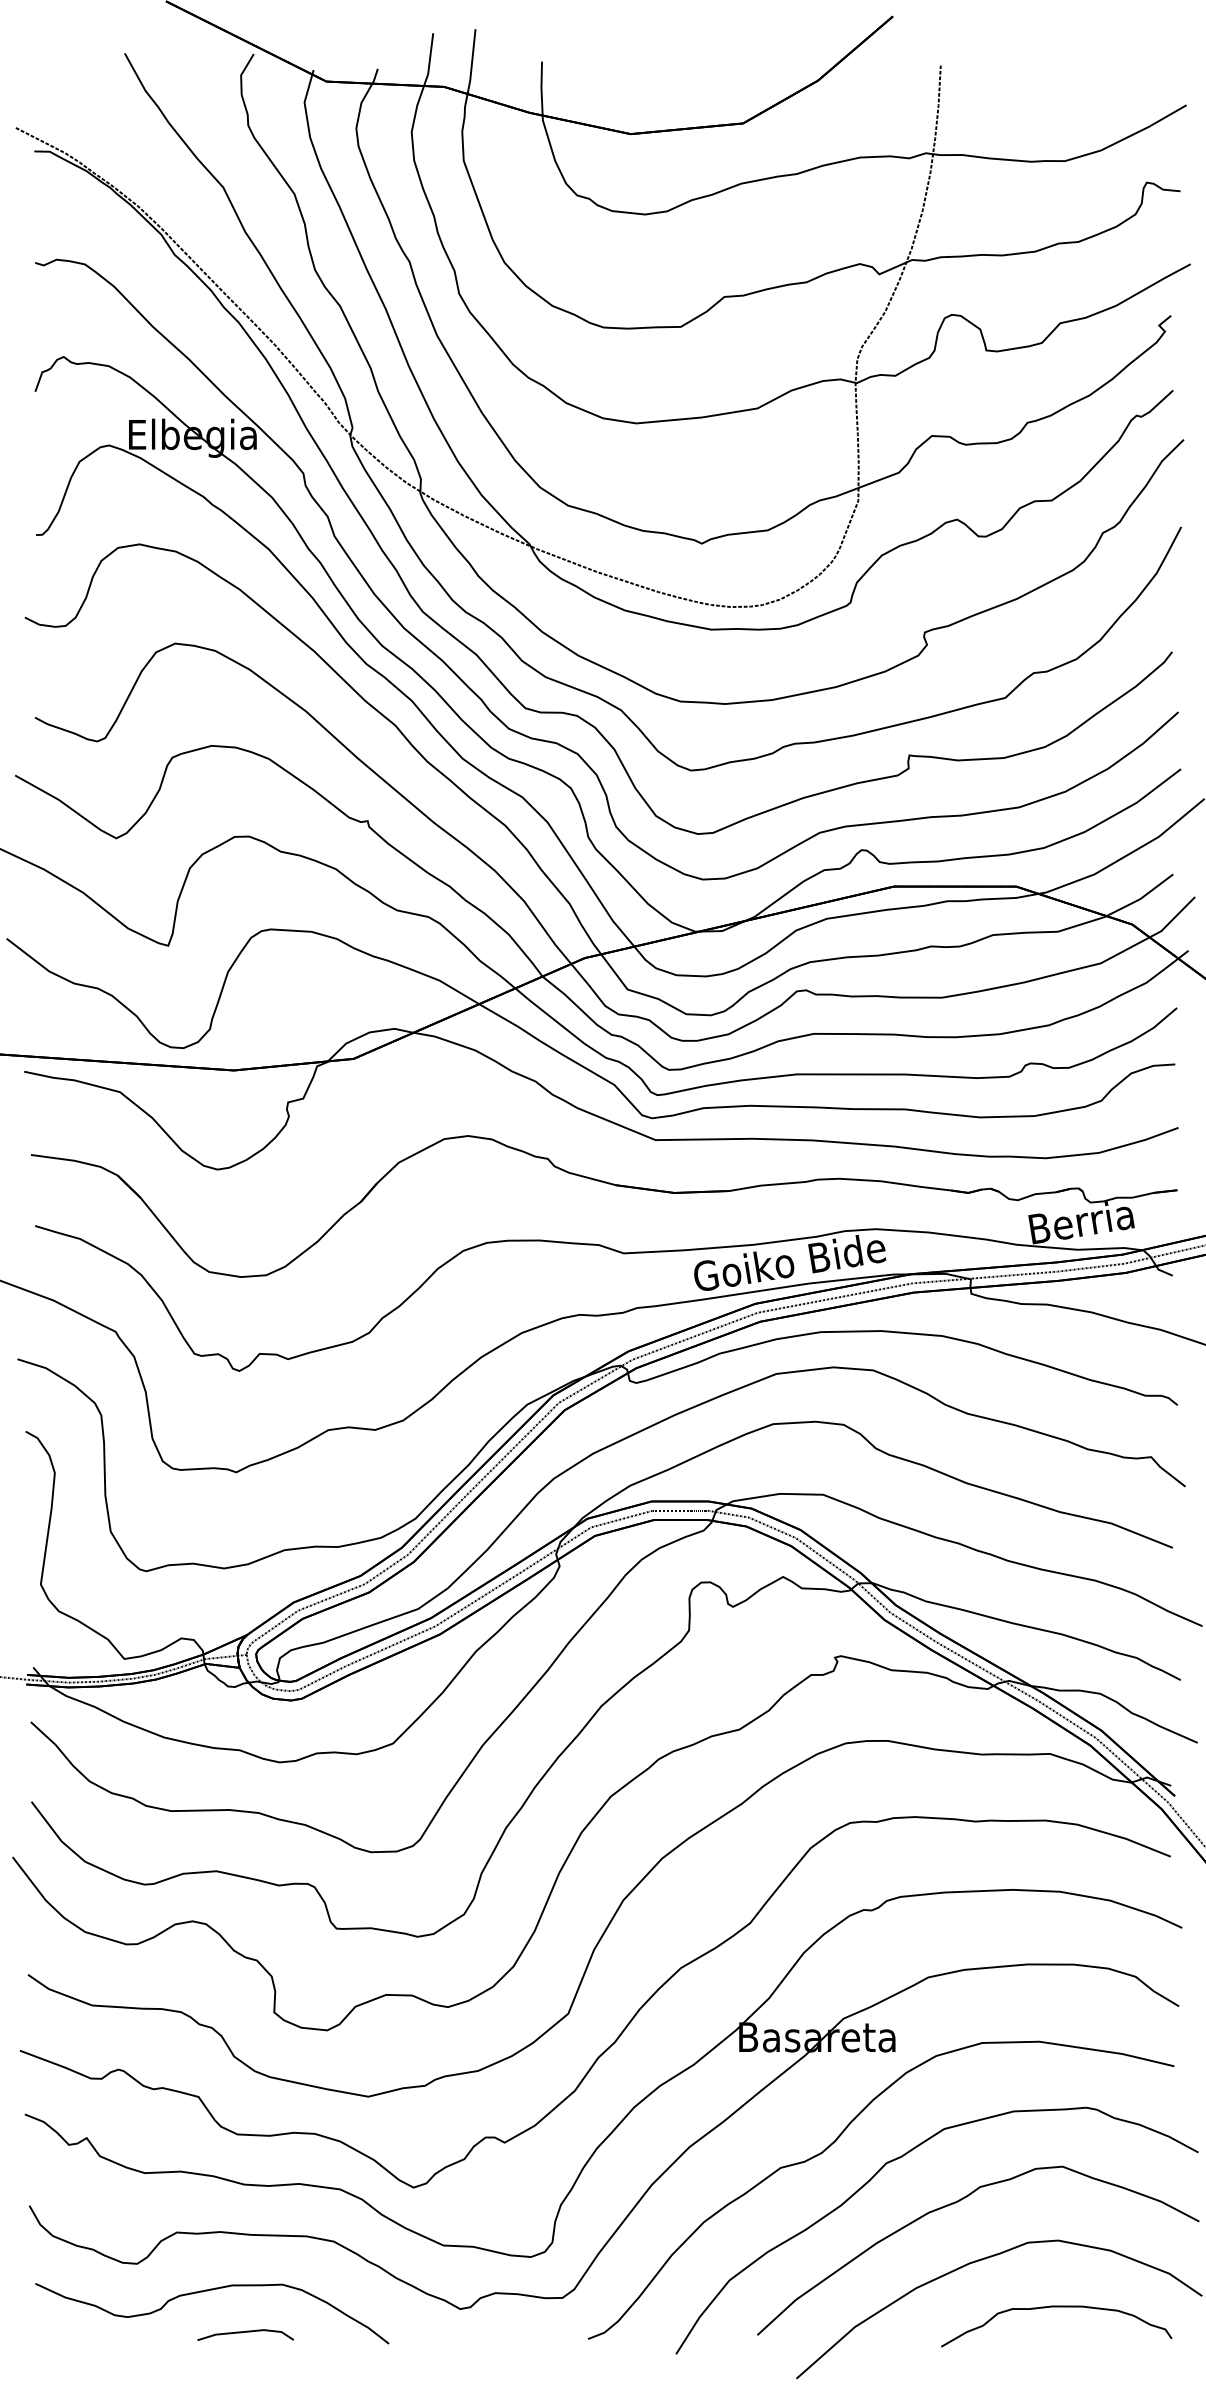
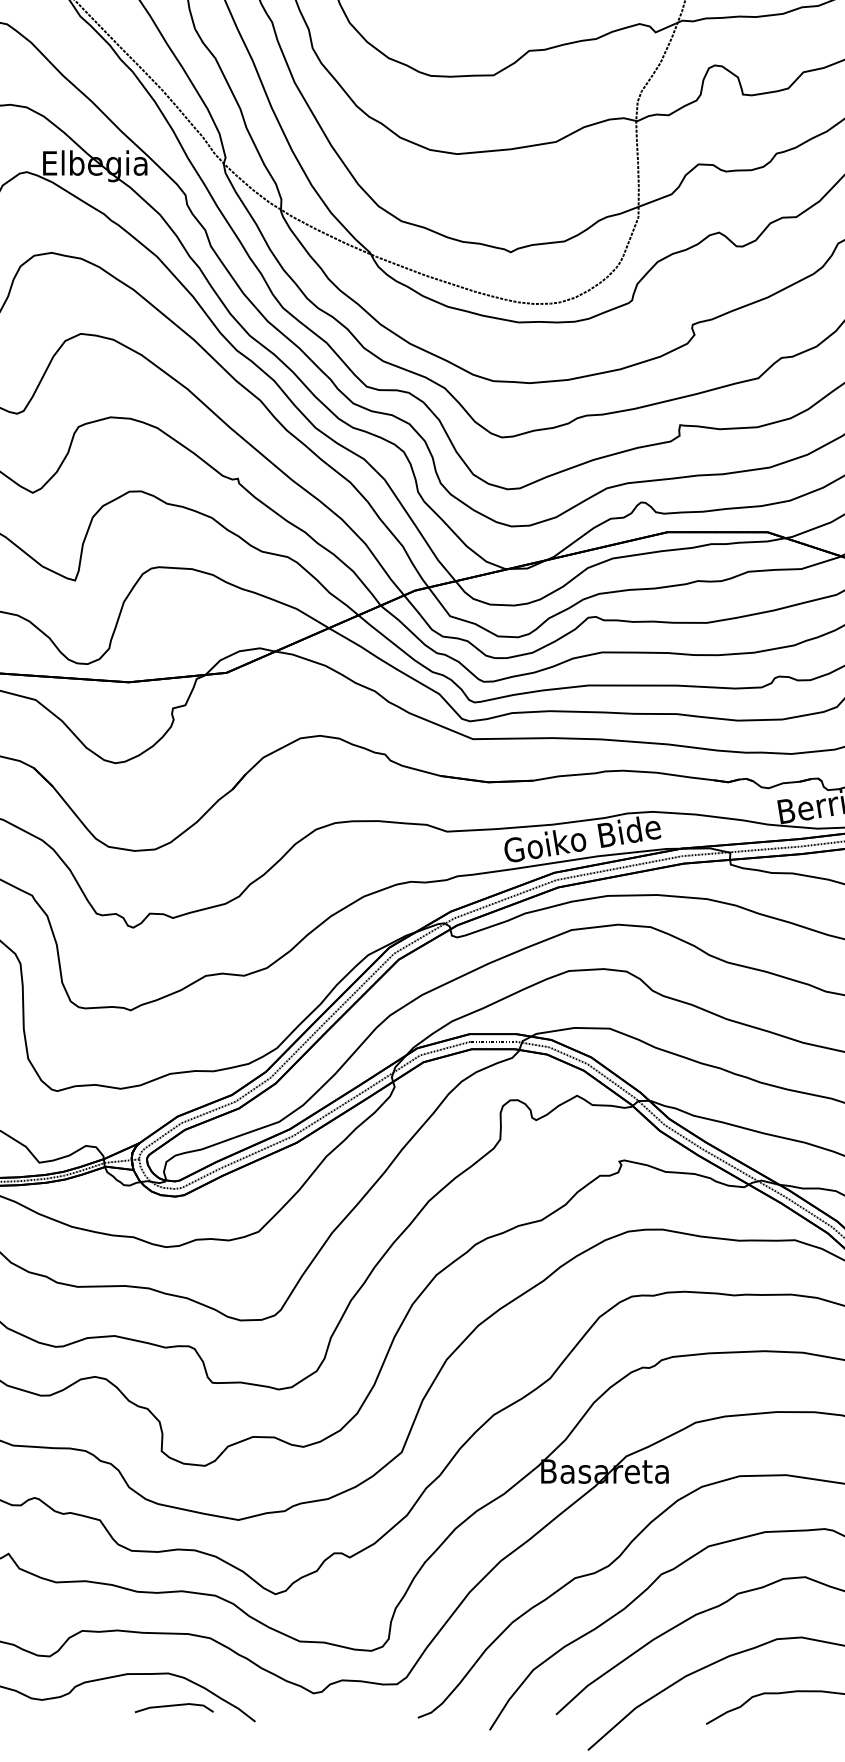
line: (245, 2332) -> (174, 1705), moved

